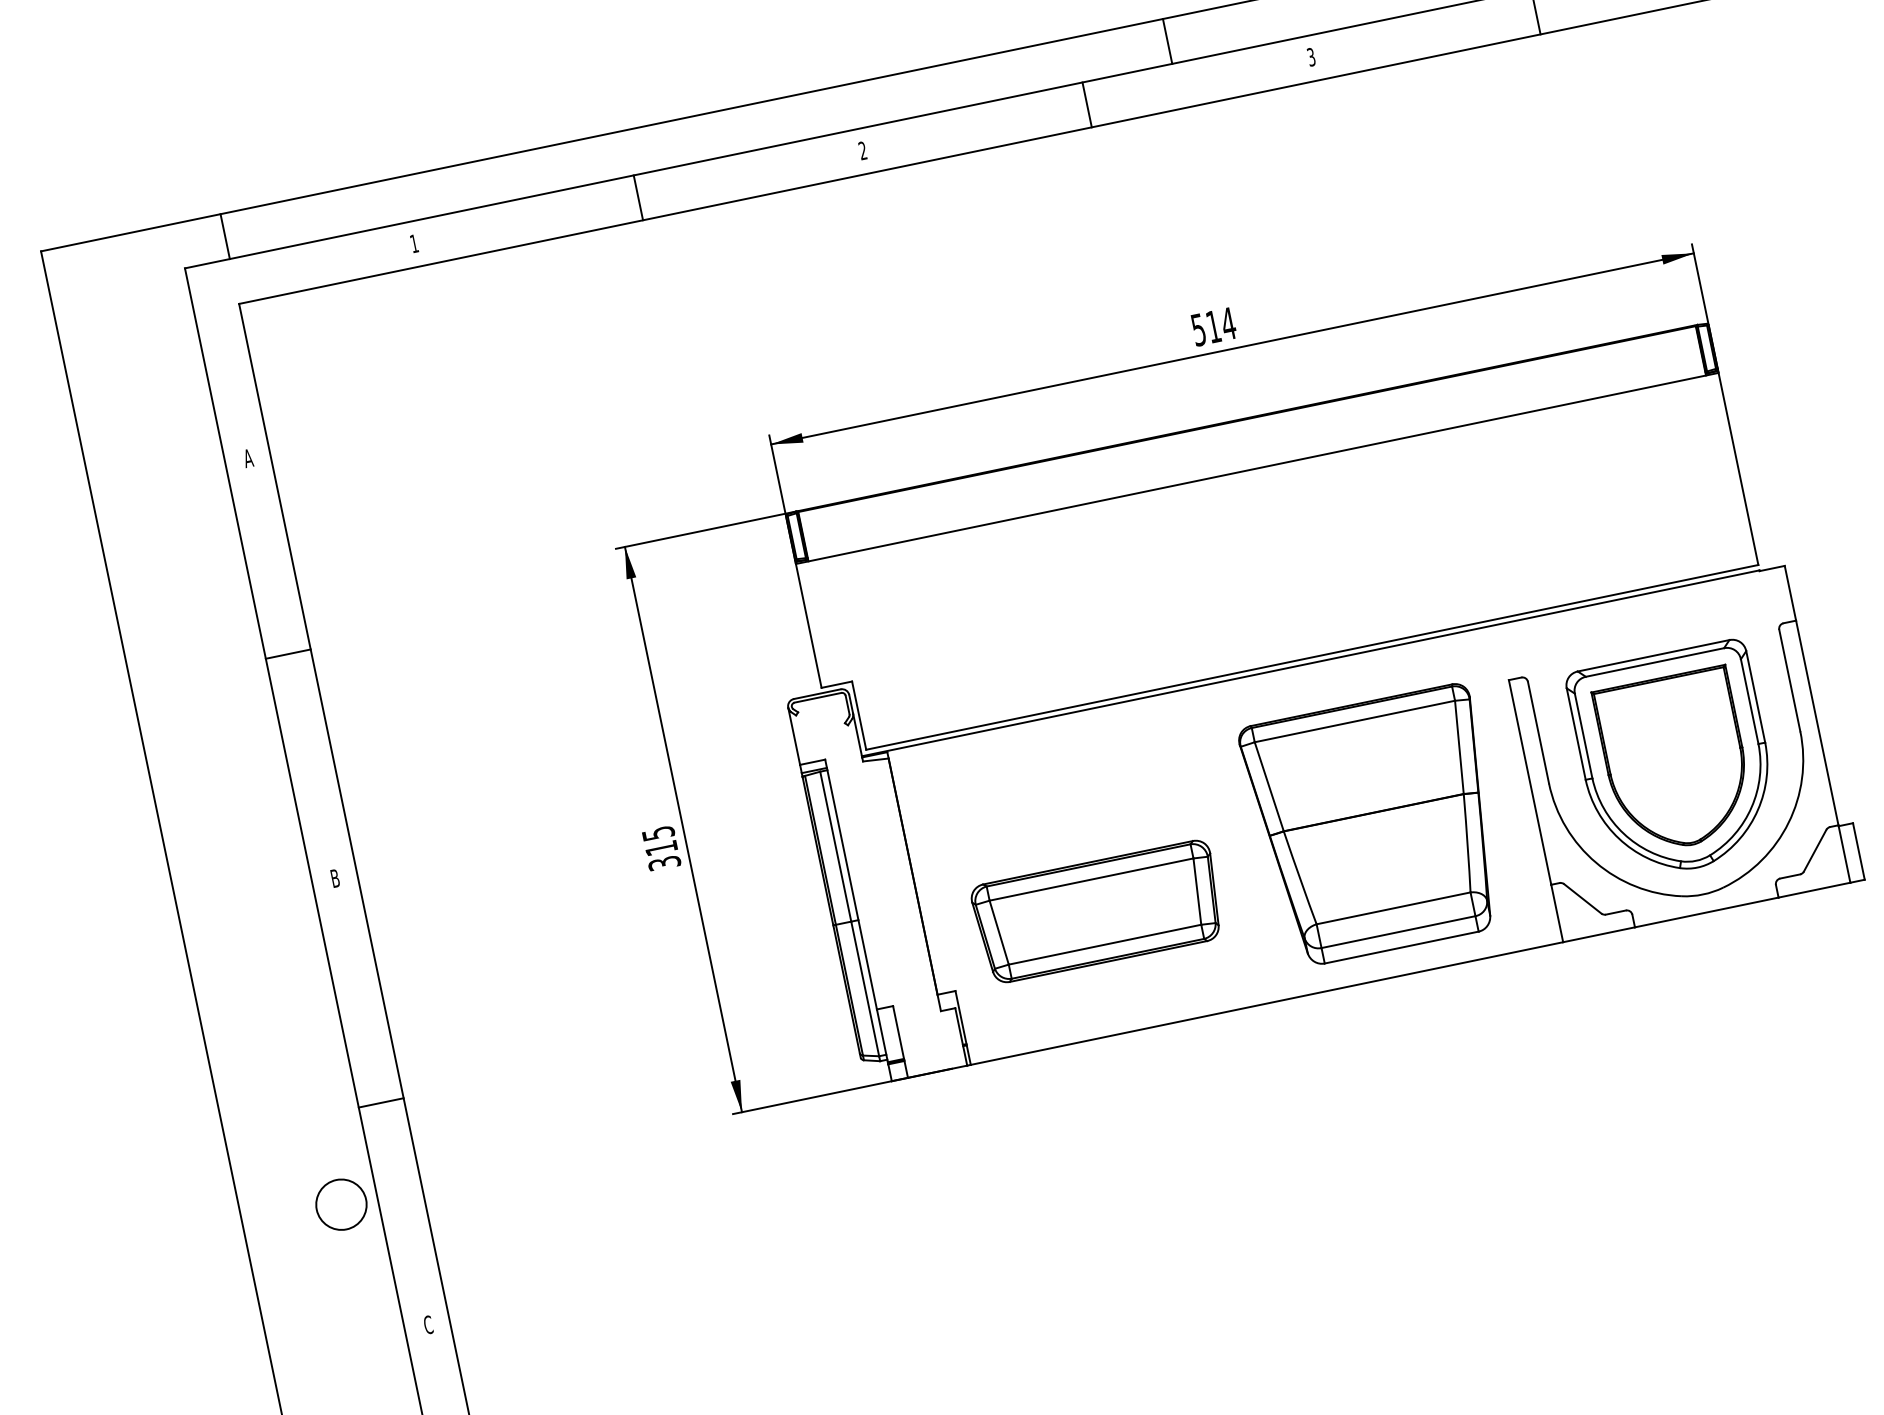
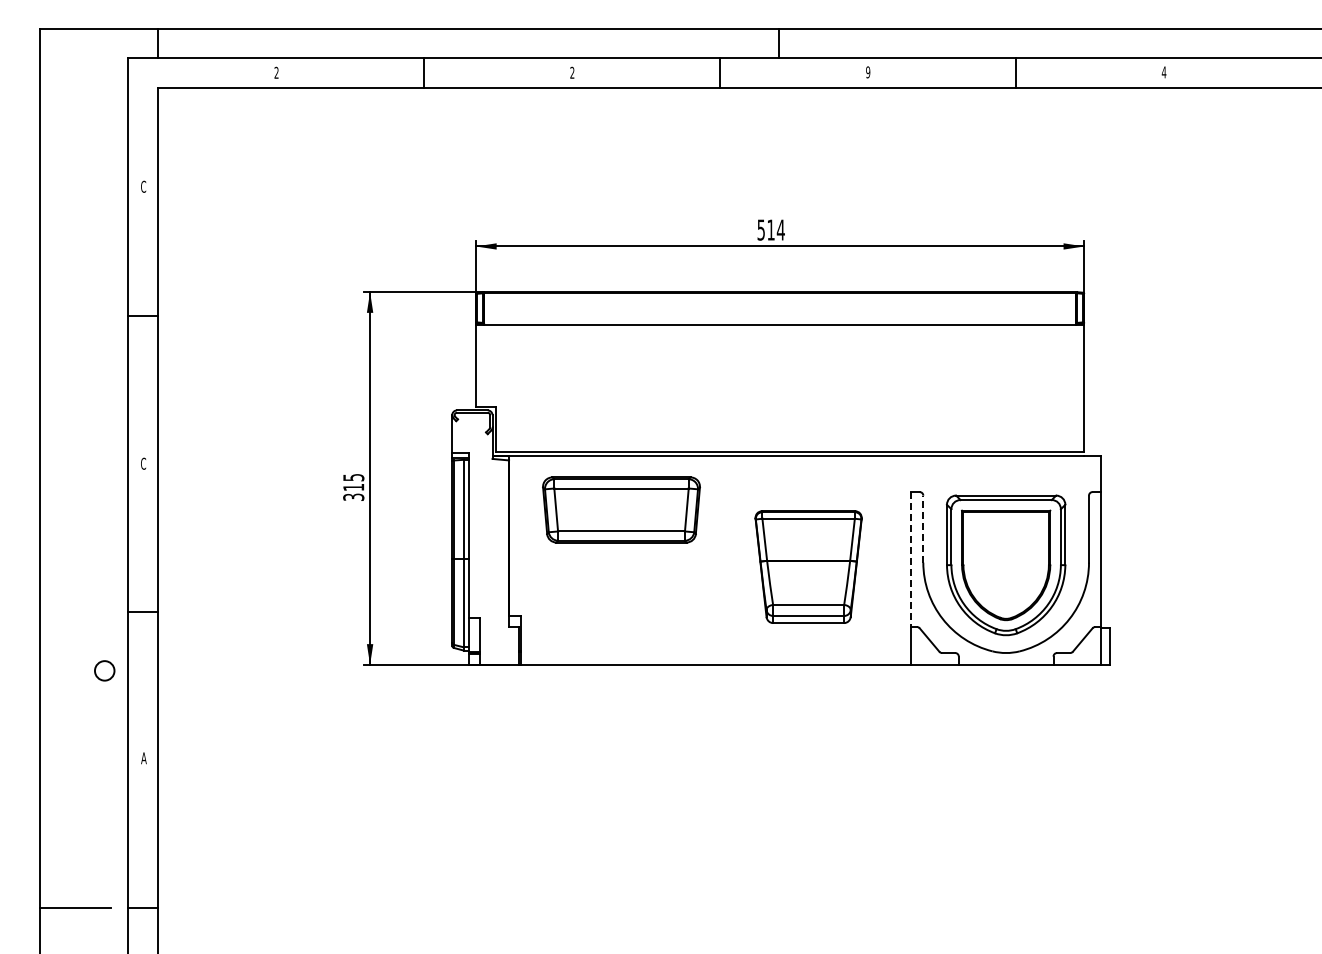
text: (1311, 57) -> (868, 72), 3 -> 9
text: (414, 243) -> (276, 72), 1 -> 2
text: (248, 457) -> (143, 186), A -> C
line: (1538, 733) -> (923, 529), solid -> dashed
line: (1530, 783) -> (911, 560), solid -> dashed
part: (1376, 825) -> (808, 566), size x0.7
text: (335, 878) -> (143, 463), B -> C
part: (1098, 911) -> (621, 509), moved
circle: (340, 1204) -> (104, 670), size x0.6
text: (427, 1325) -> (143, 758), C -> A

